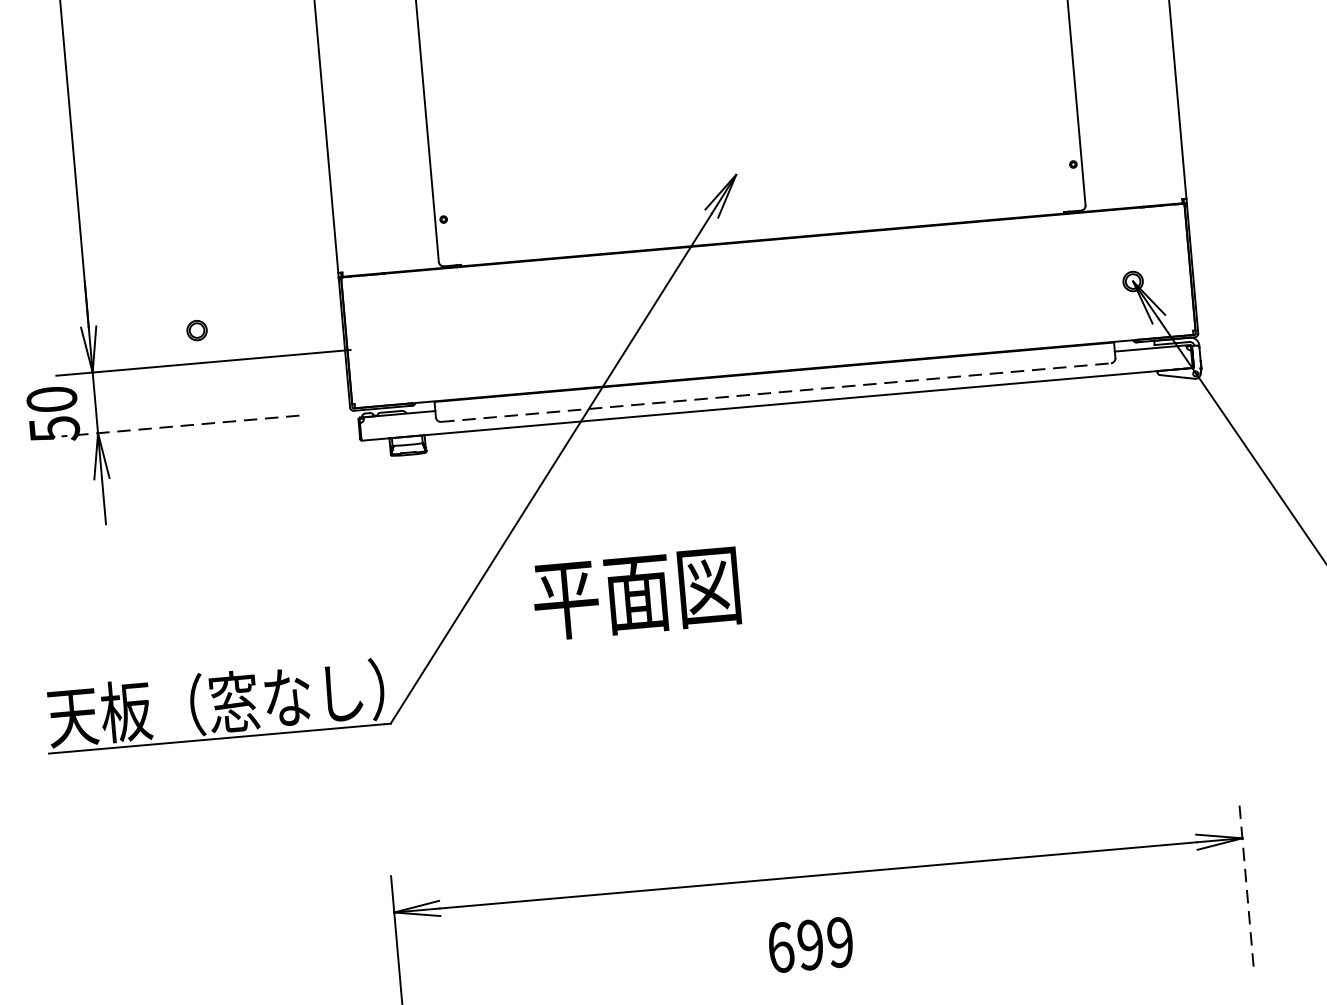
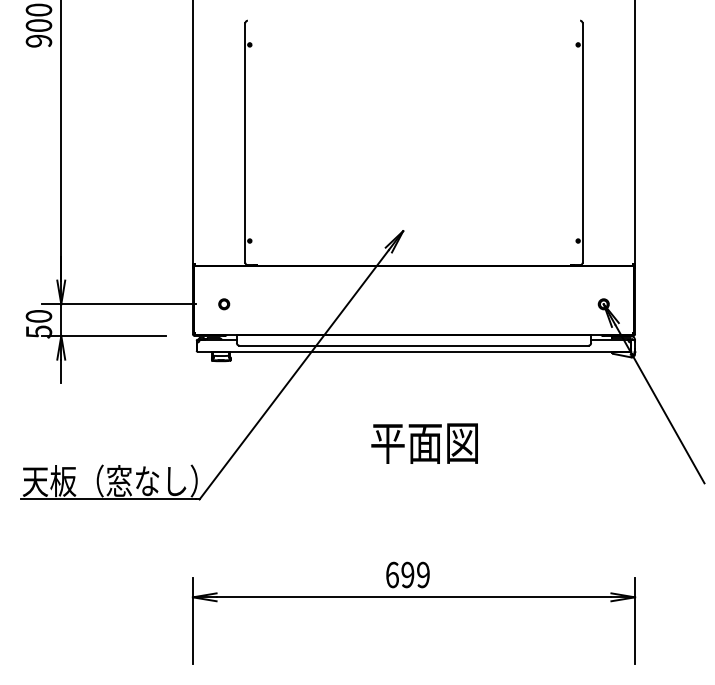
part: (197, 330) -> (224, 304), moved
line: (777, 392) -> (414, 345), dashed -> solid
line: (180, 425) -> (104, 335), dashed -> solid
text: (636, 594) -> (424, 443), moved
line: (1247, 884) -> (635, 621), dashed -> solid
text: (809, 944) -> (407, 574), moved

